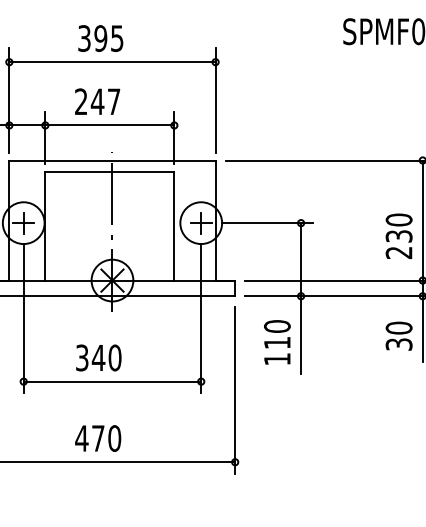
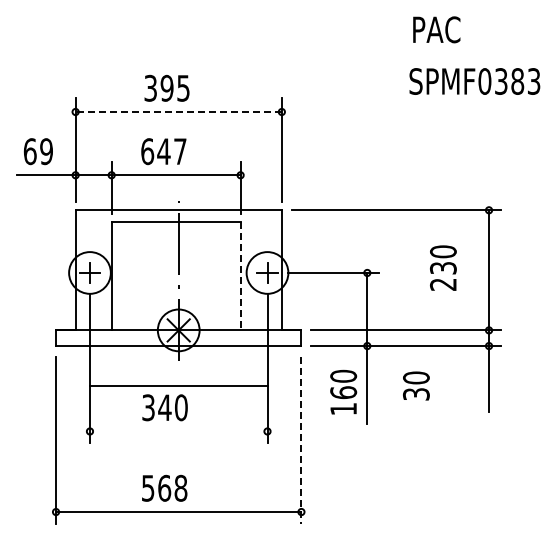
line: (112, 62) -> (178, 112), solid -> dashed
text: (81, 101) -> (147, 151), 247 -> 647
line: (174, 226) -> (240, 276), solid -> dashed
text: (399, 235) -> (443, 267), moved
text: (399, 335) -> (416, 385), moved
text: (277, 342) -> (343, 392), 110 -> 160
line: (112, 381) -> (178, 386), moved
line: (235, 390) -> (301, 440), solid -> dashed
text: (98, 437) -> (164, 487), 470 -> 568

